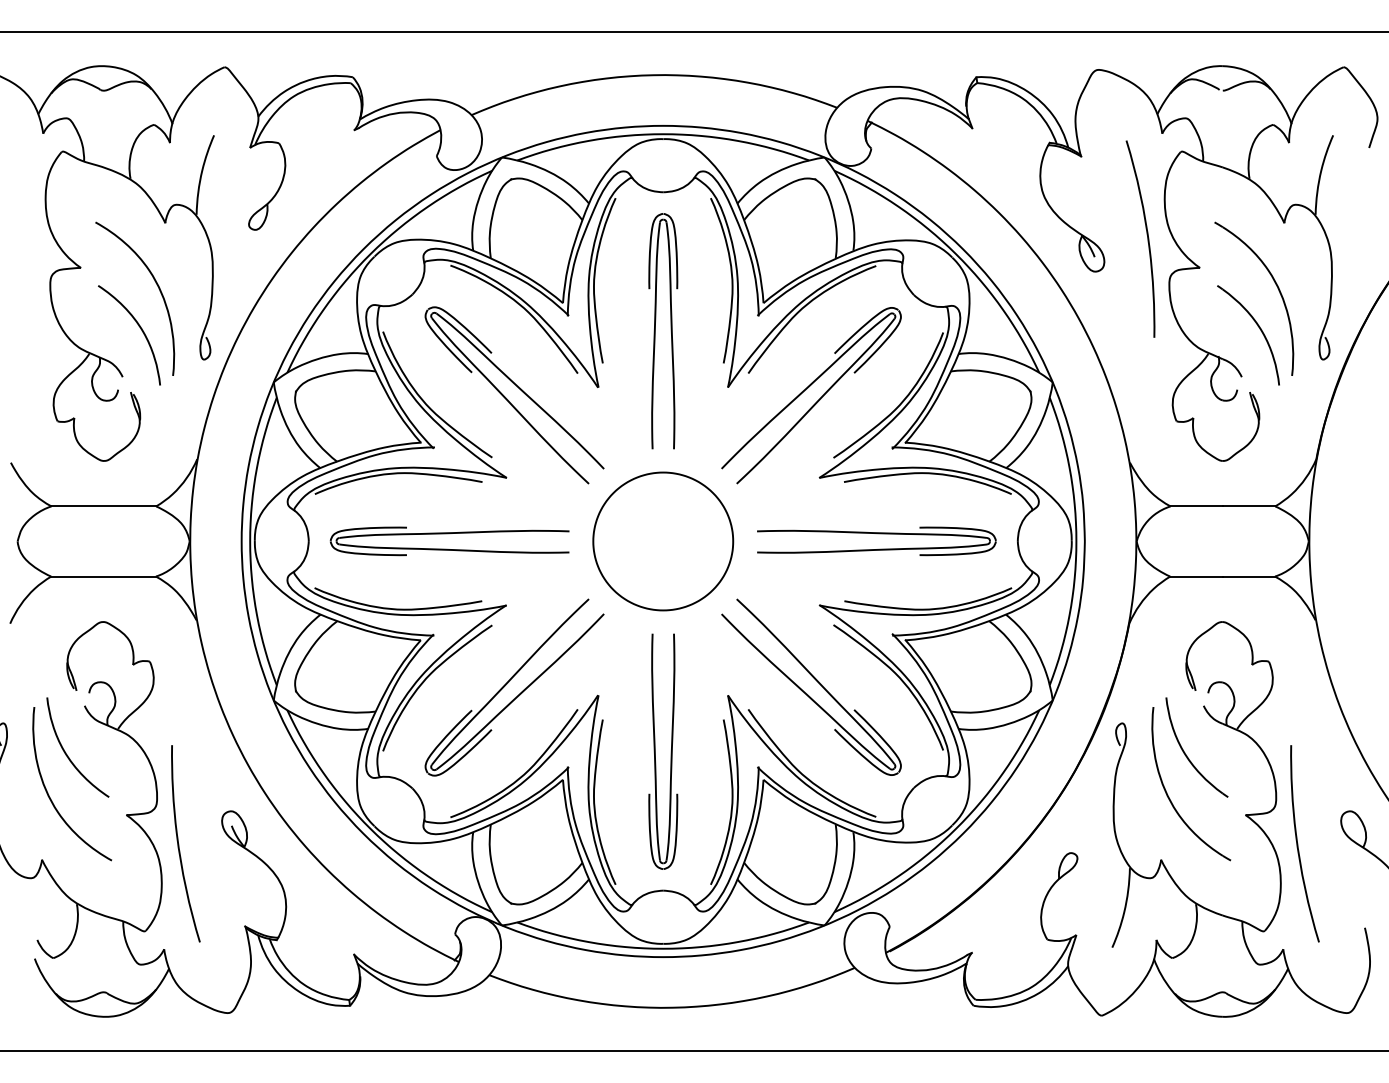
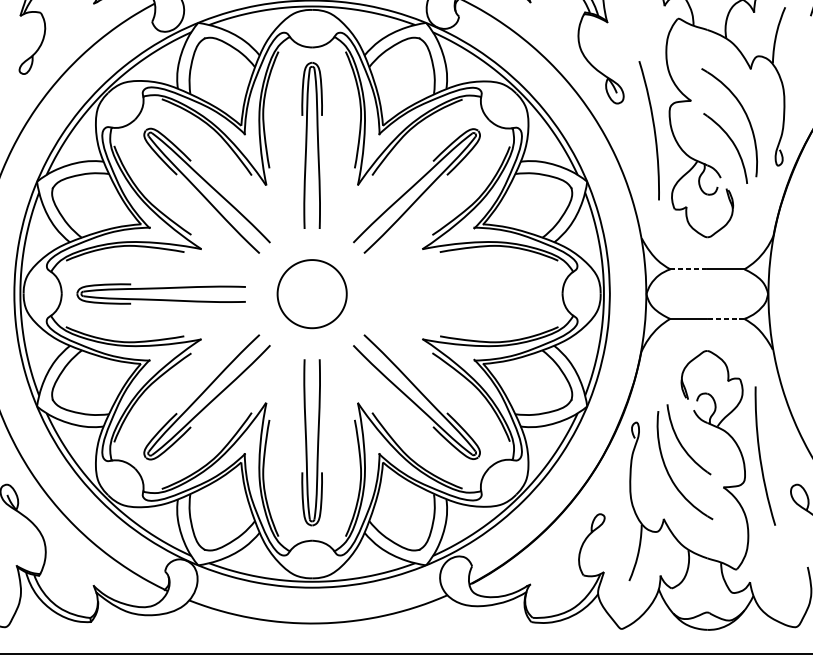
curve: (1147, 238) -> (654, 130), moved
line: (1197, 506) -> (689, 269), solid -> dashed
part: (877, 534) -> (463, 289), removed
part: (663, 541) -> (312, 294), size x0.7
line: (1248, 576) -> (725, 318), solid -> dashed
curve: (1298, 843) -> (760, 455), moved

